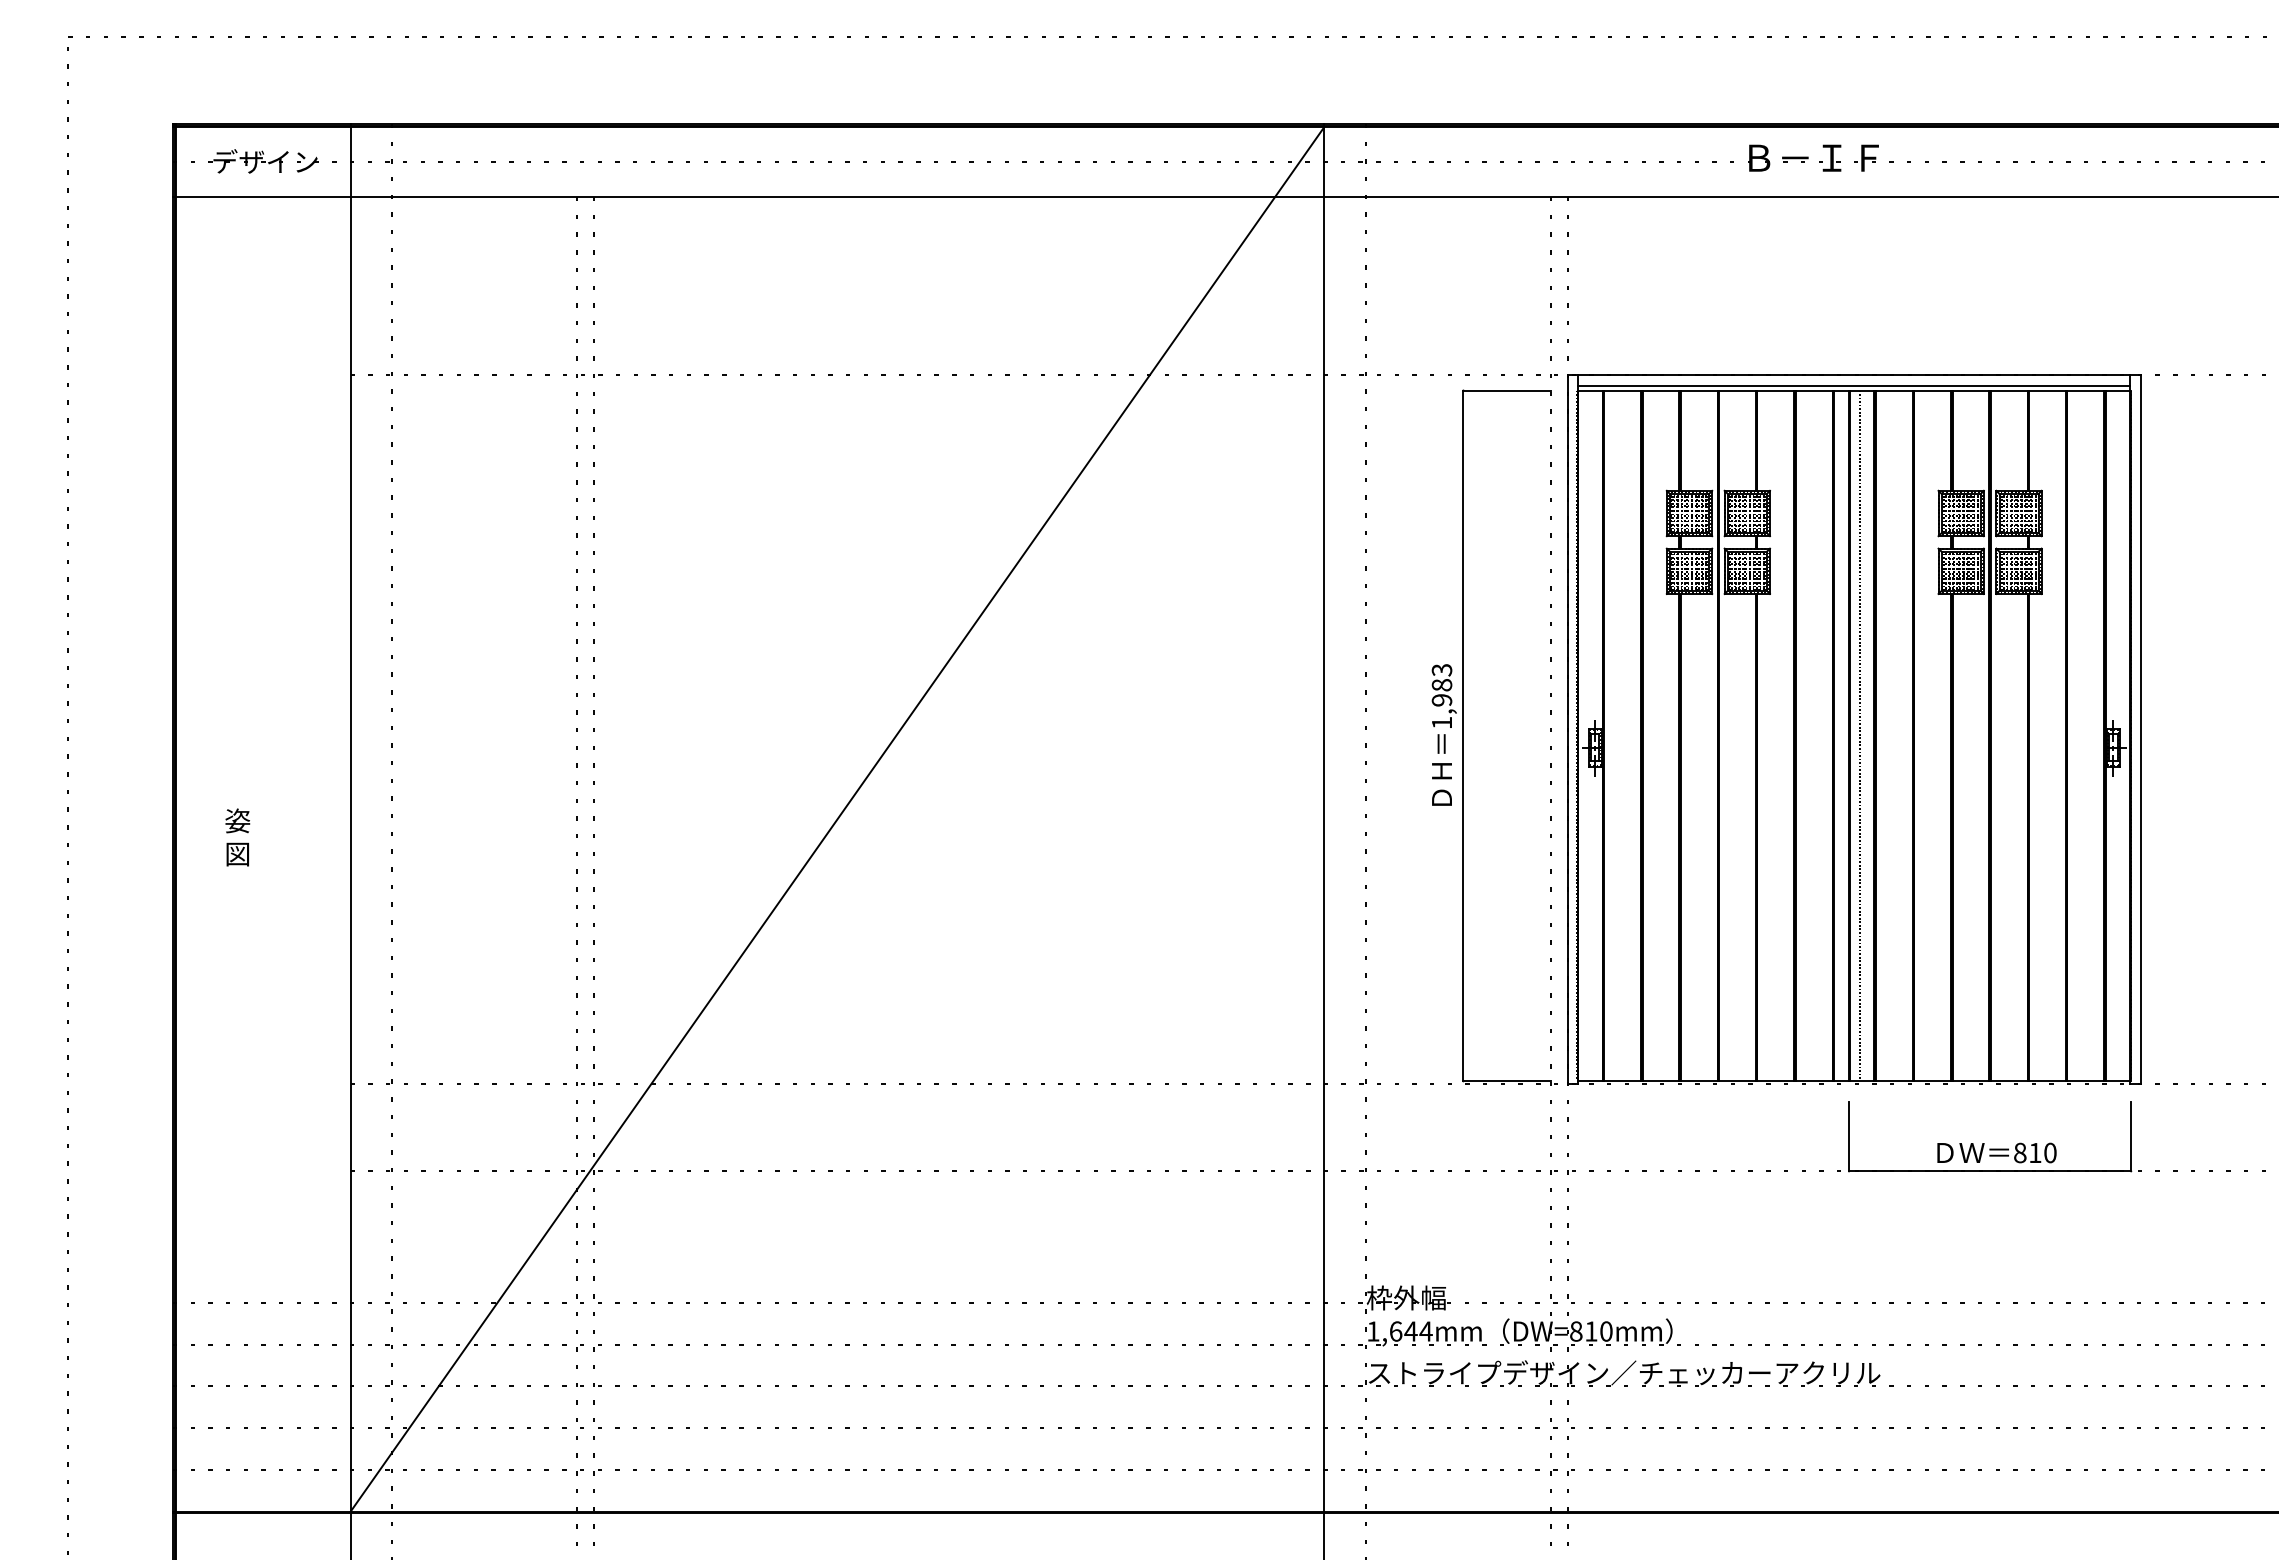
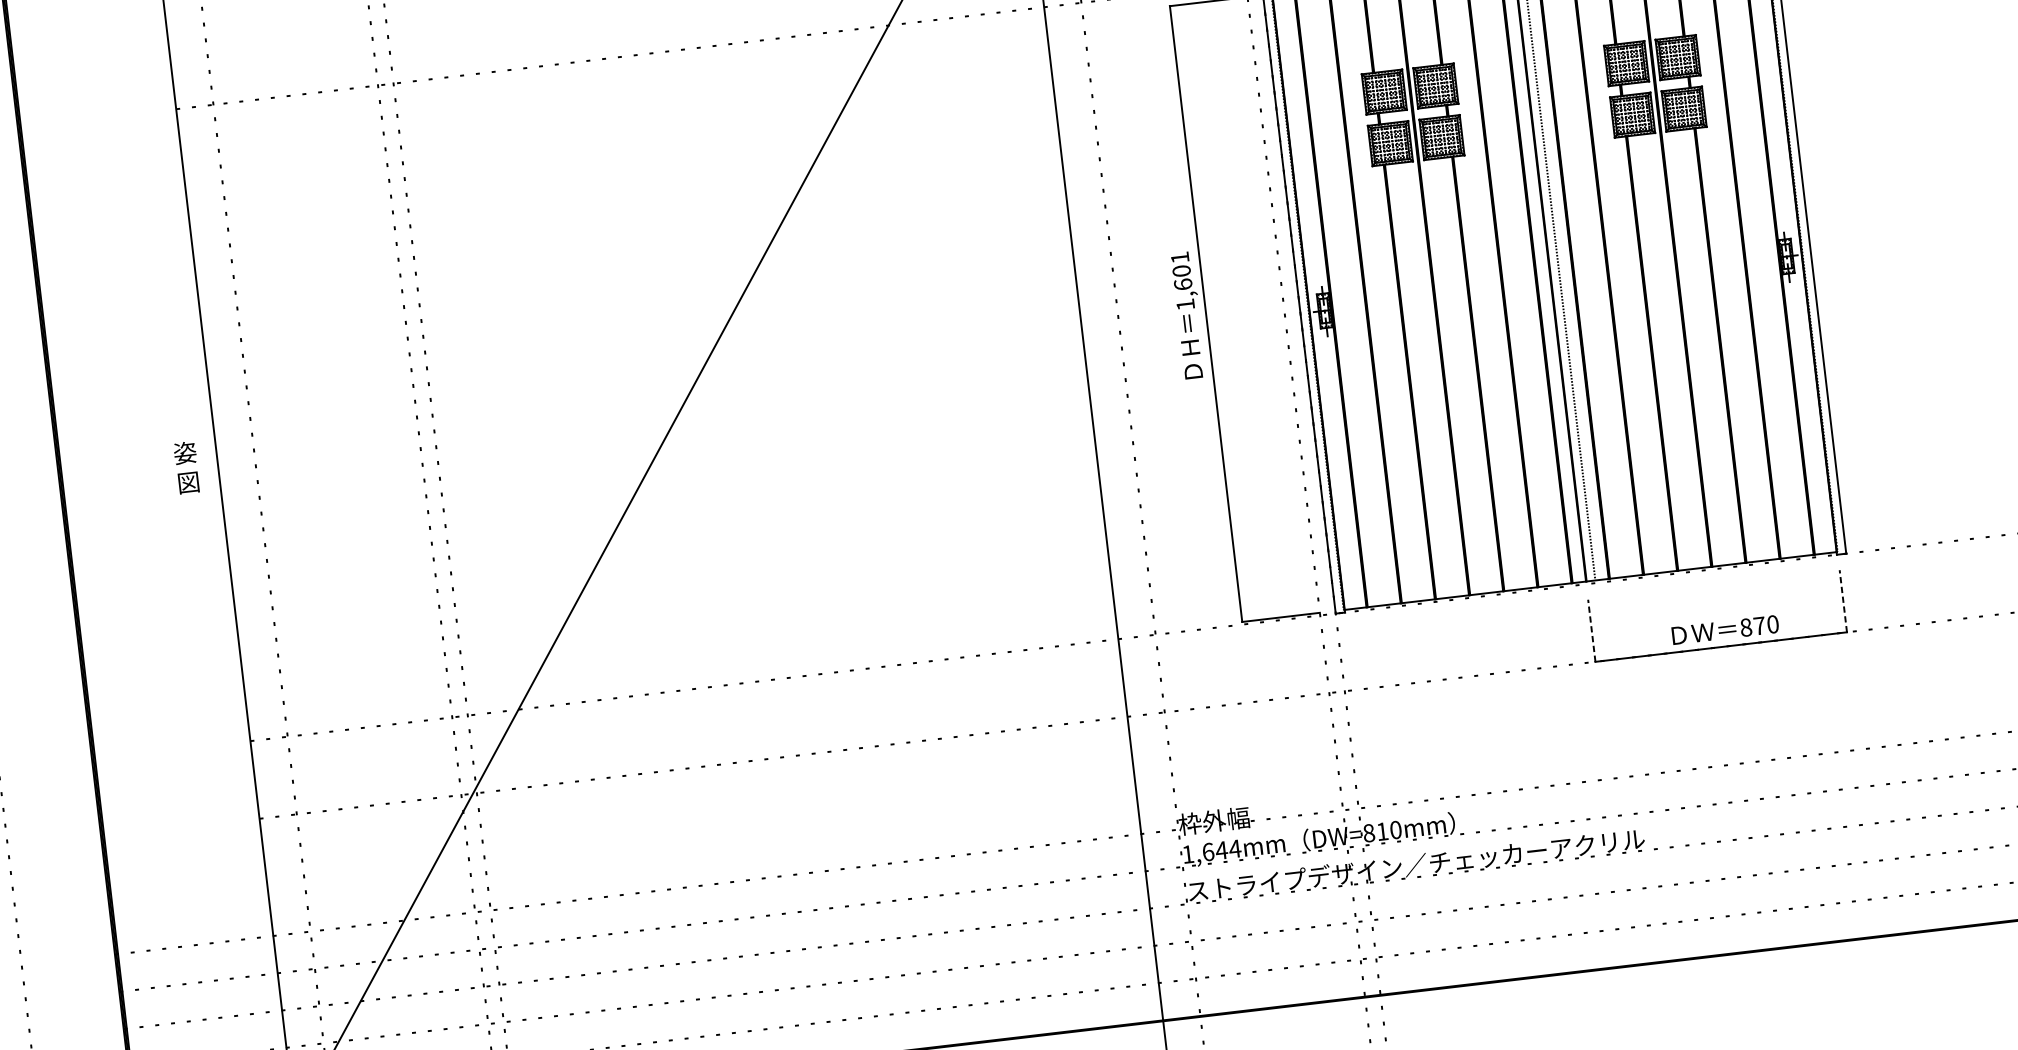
text: (1441, 685) -> (1181, 271), 1,983 -> 1,601
text: (237, 837) -> (186, 467), moved
line: (1849, 1136) -> (1592, 630), solid -> dashed
line: (2131, 1136) -> (1843, 601), solid -> dashed
text: (2035, 1152) -> (1759, 625), 810 -> 870

